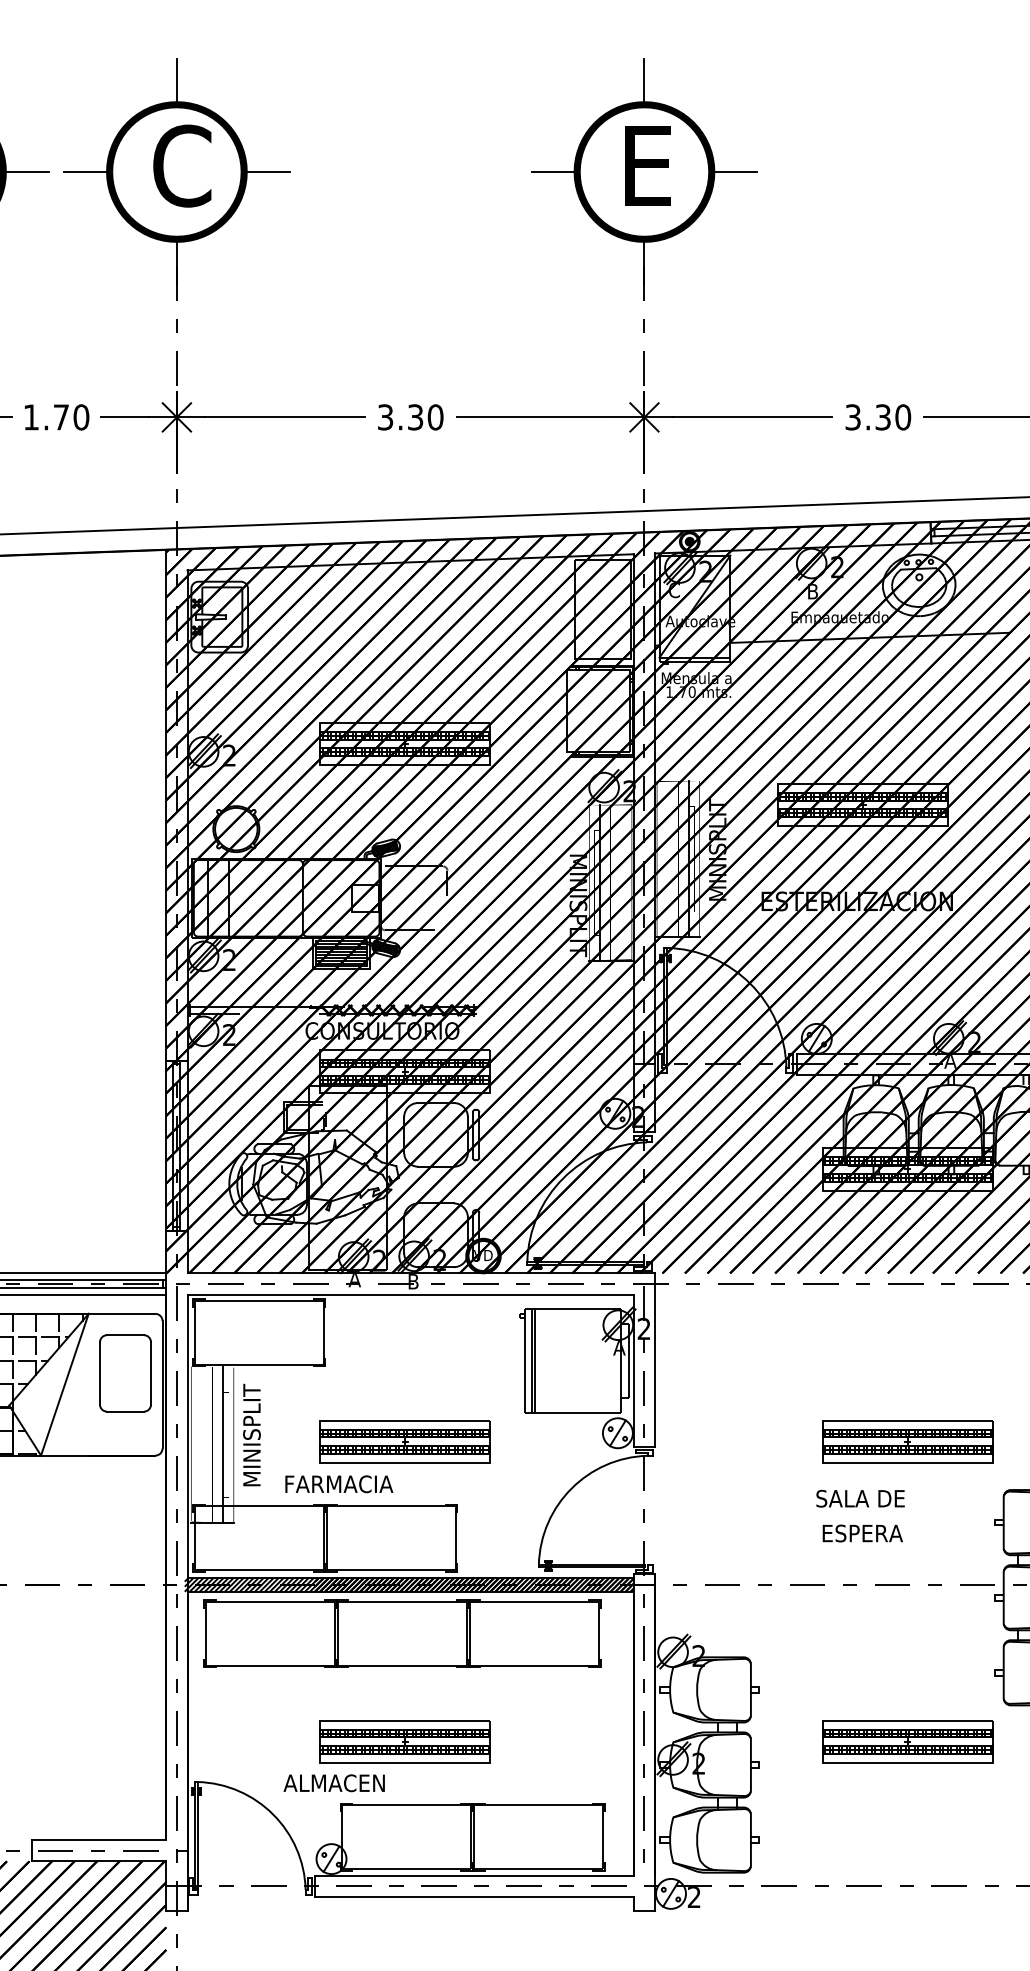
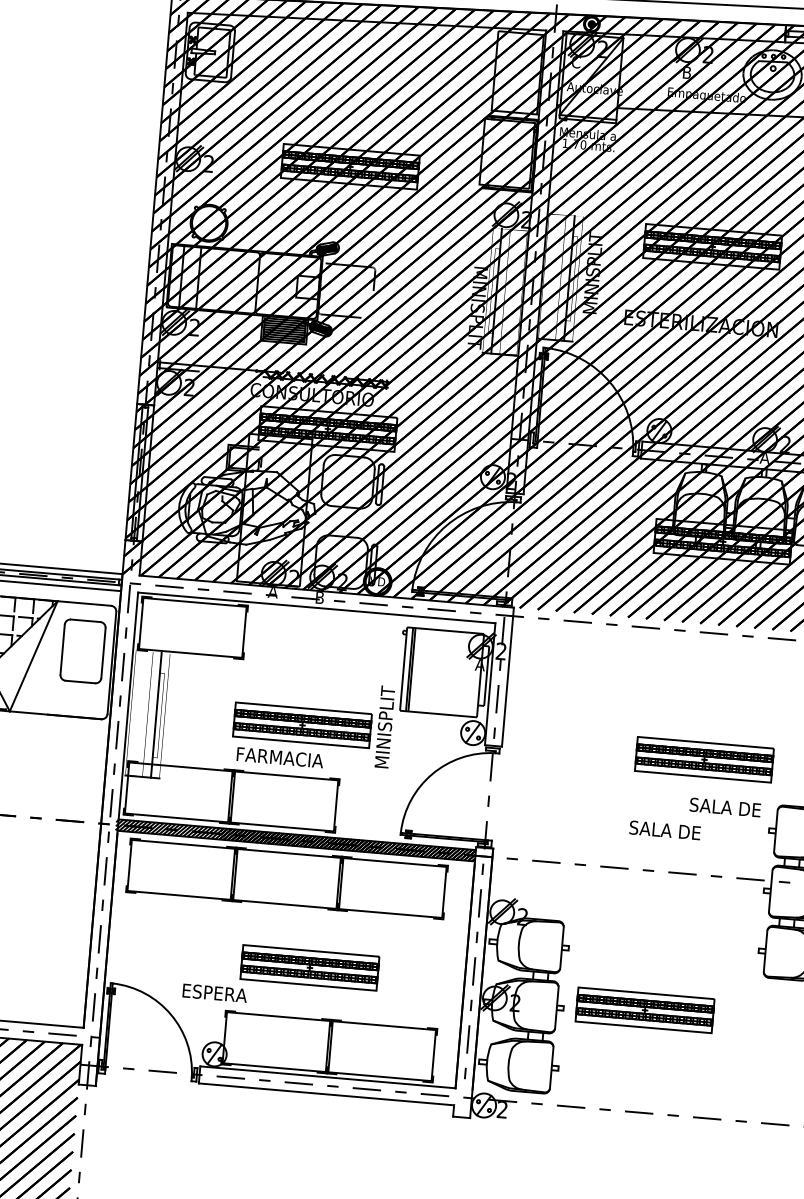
text: (251, 1434) -> (384, 726), moved
text: (339, 1484) -> (280, 757), moved
text: (860, 1498) -> (725, 807), moved
text: (866, 1533) -> (665, 830), ESPERA -> SALA DE
part: (404, 1741) -> (309, 967), moved
part: (907, 1741) -> (645, 1010), moved
text: (333, 1783) -> (221, 993), ALMACEN -> ESPERA

